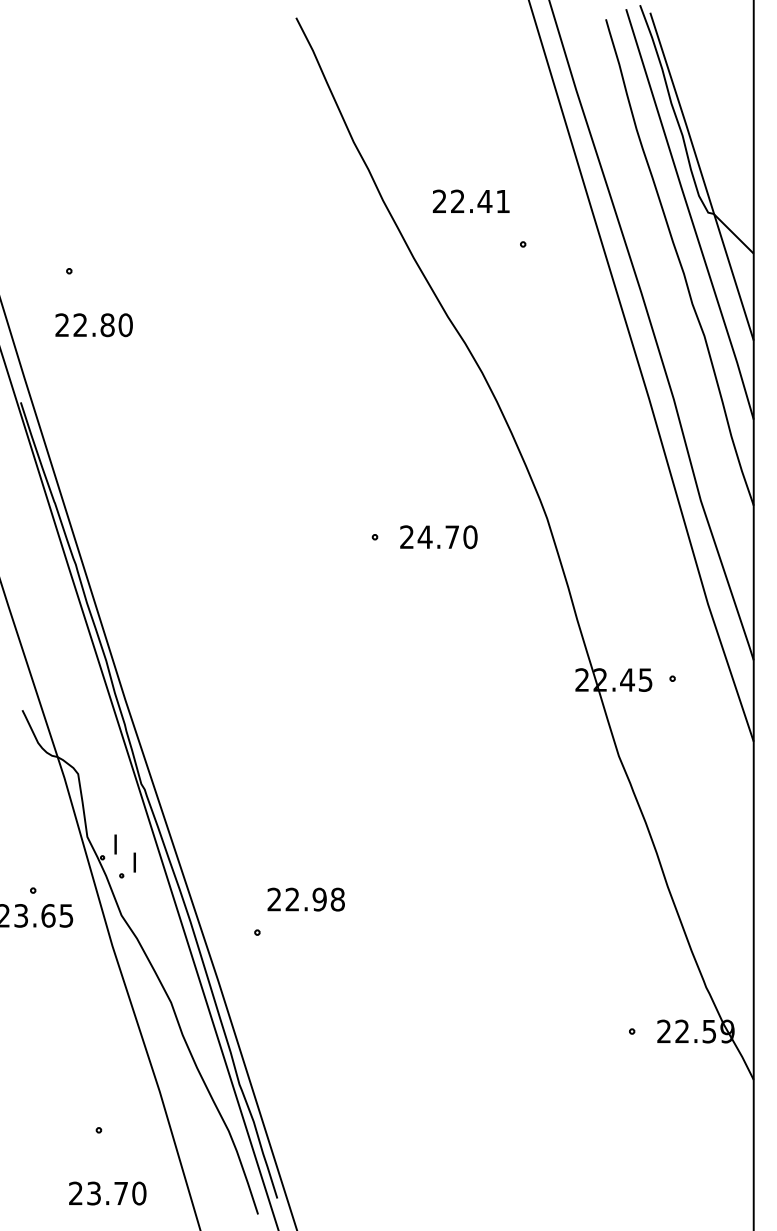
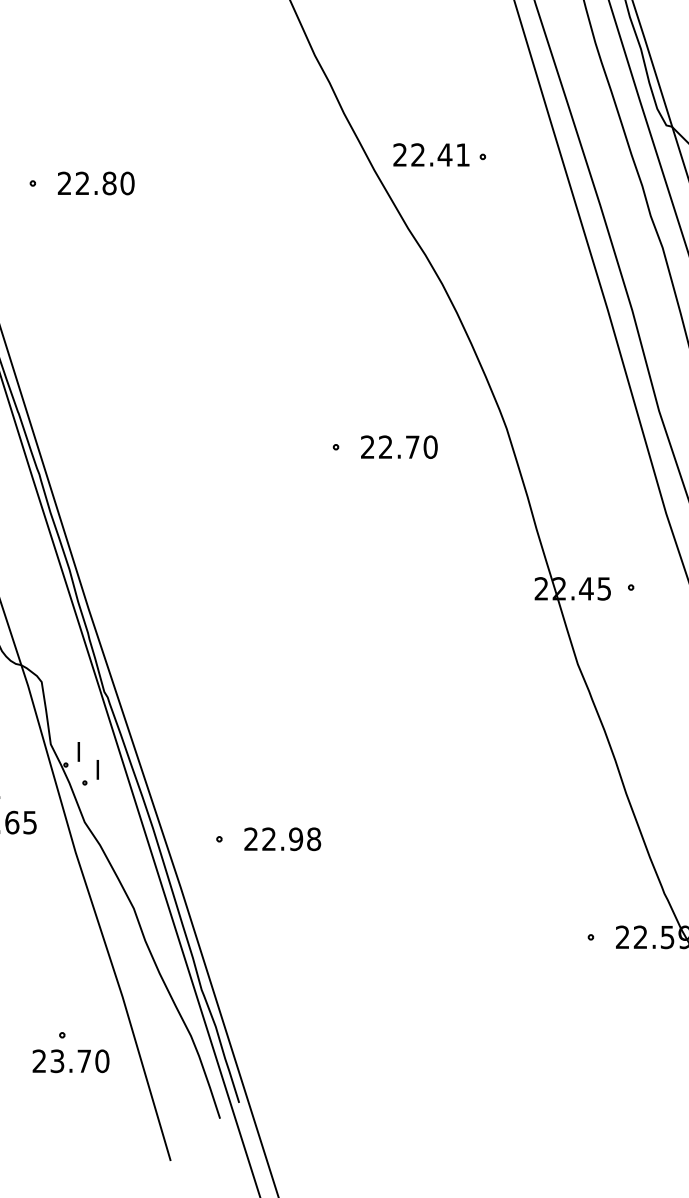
text: (470, 200) -> (430, 154), moved
text: (93, 325) -> (95, 183), moved
text: (424, 536) -> (385, 446), 24.70 -> 22.70
text: (305, 899) -> (281, 839), moved
text: (107, 1193) -> (70, 1061), moved

